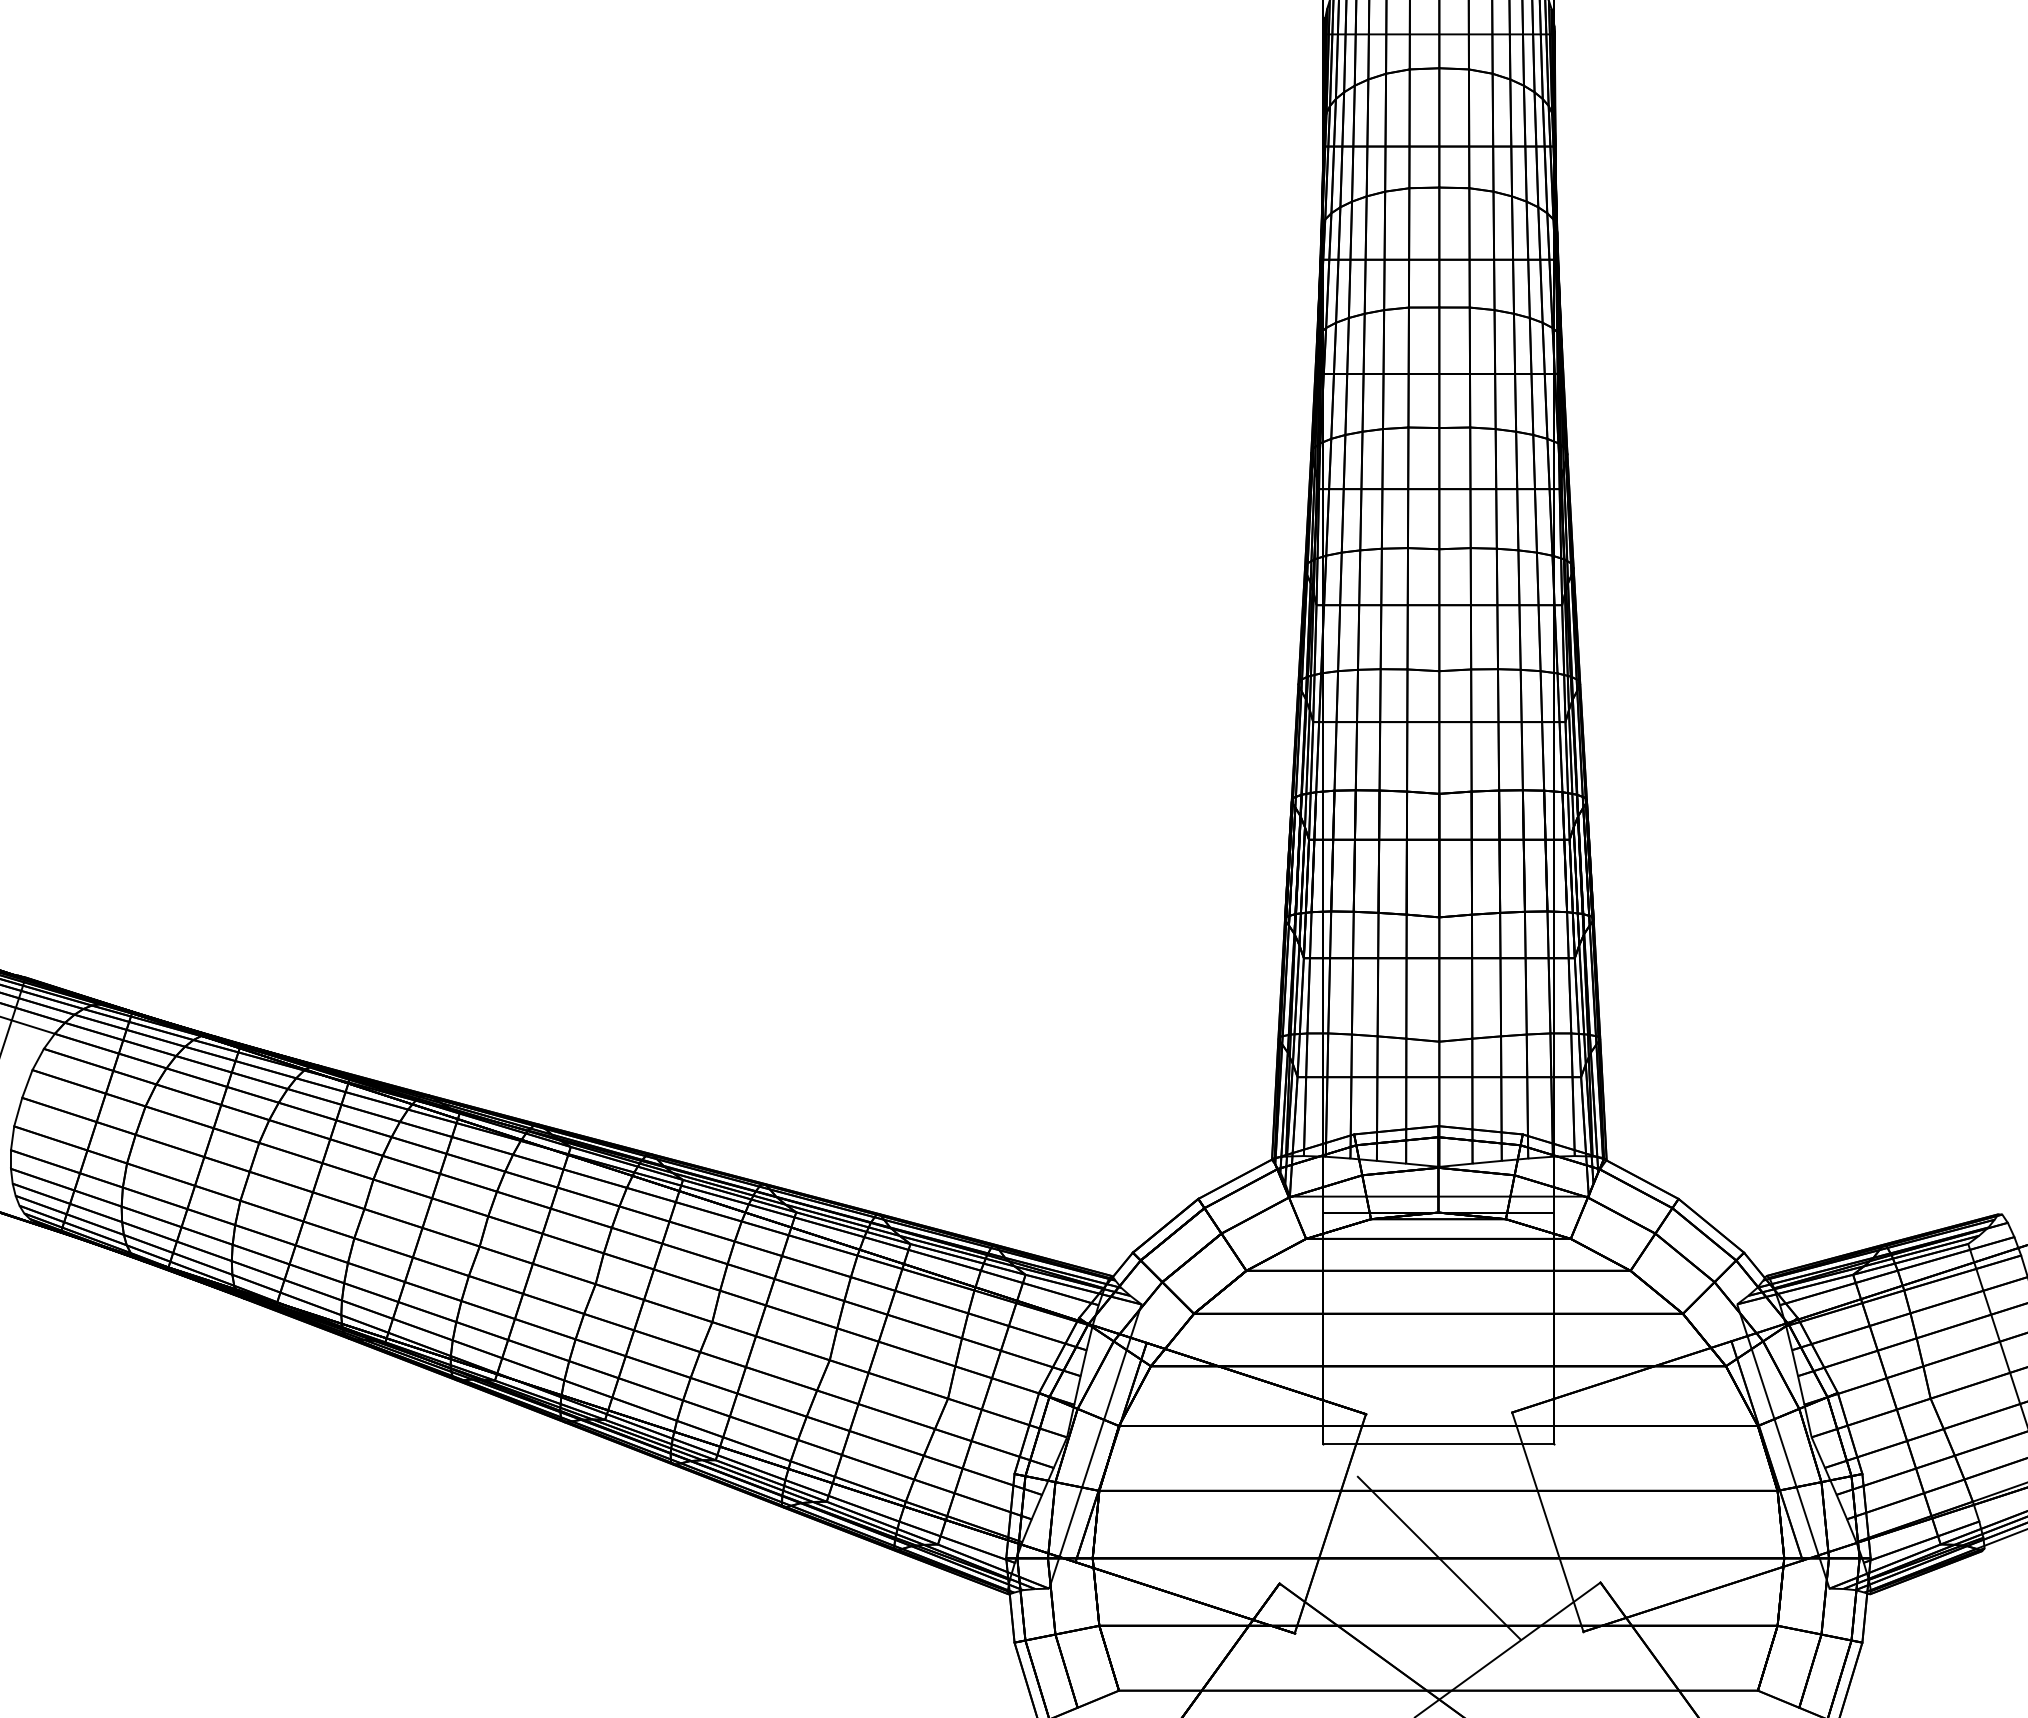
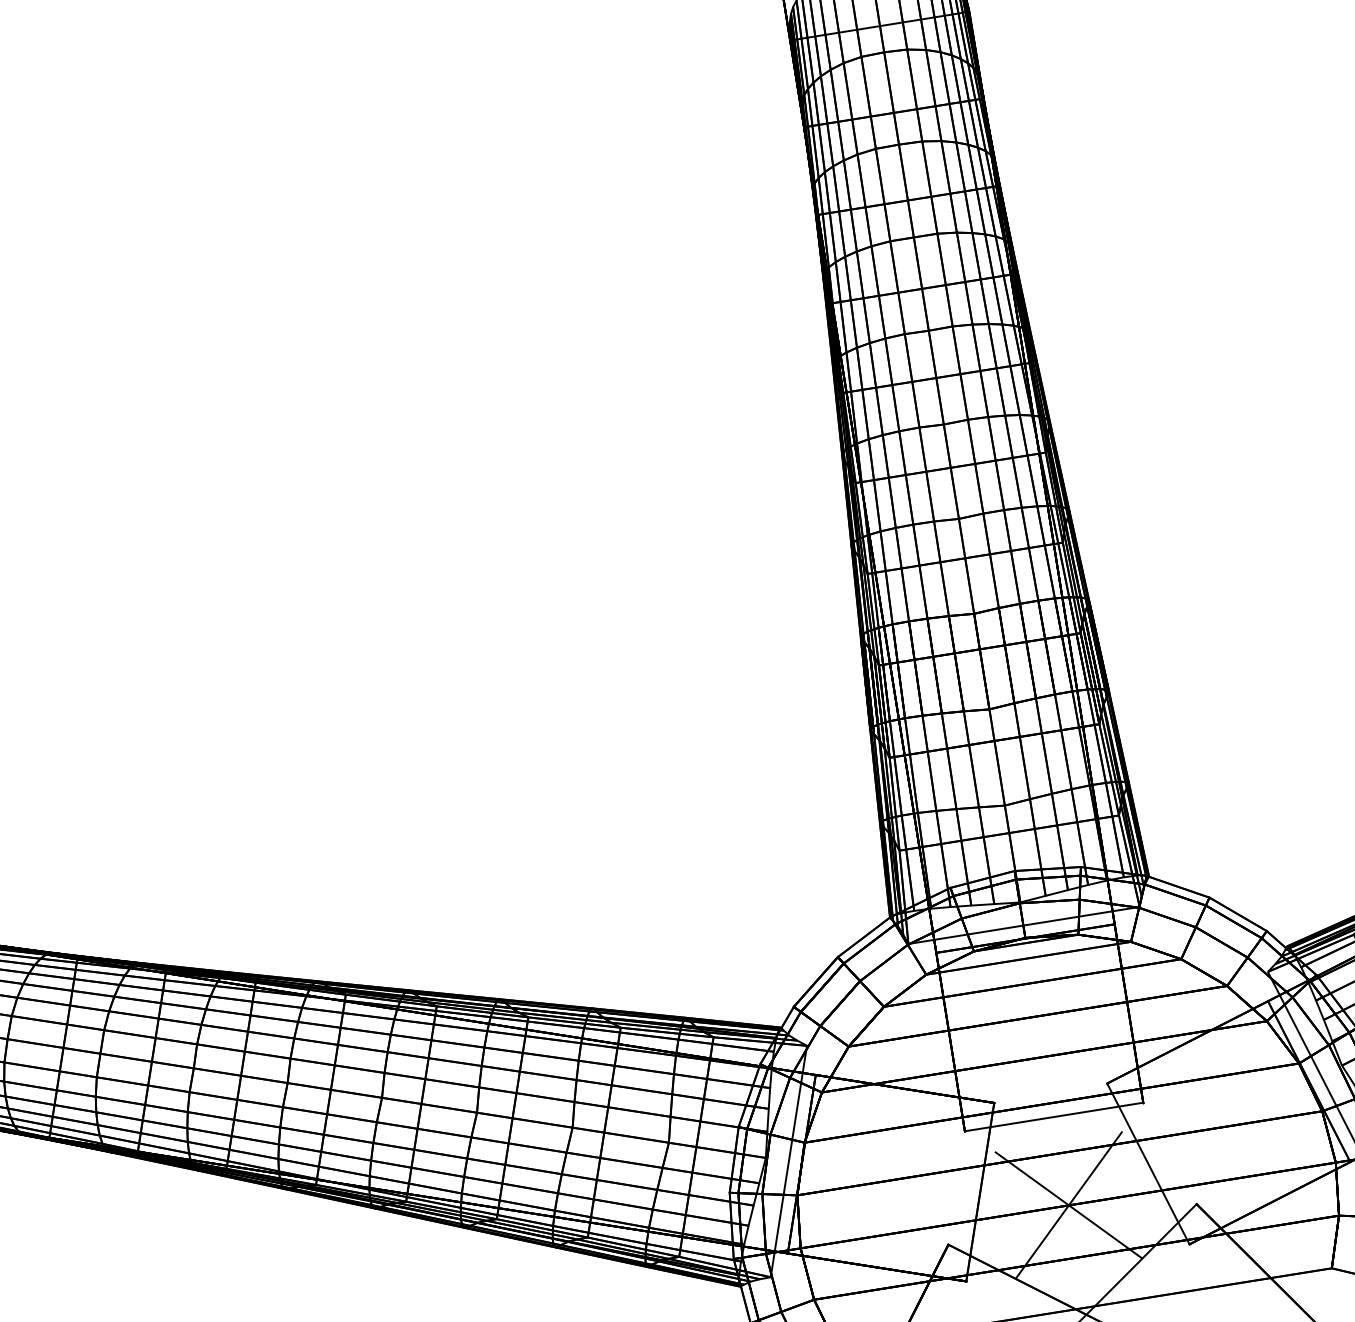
line: (1438, 1557) -> (1068, 1204), added

